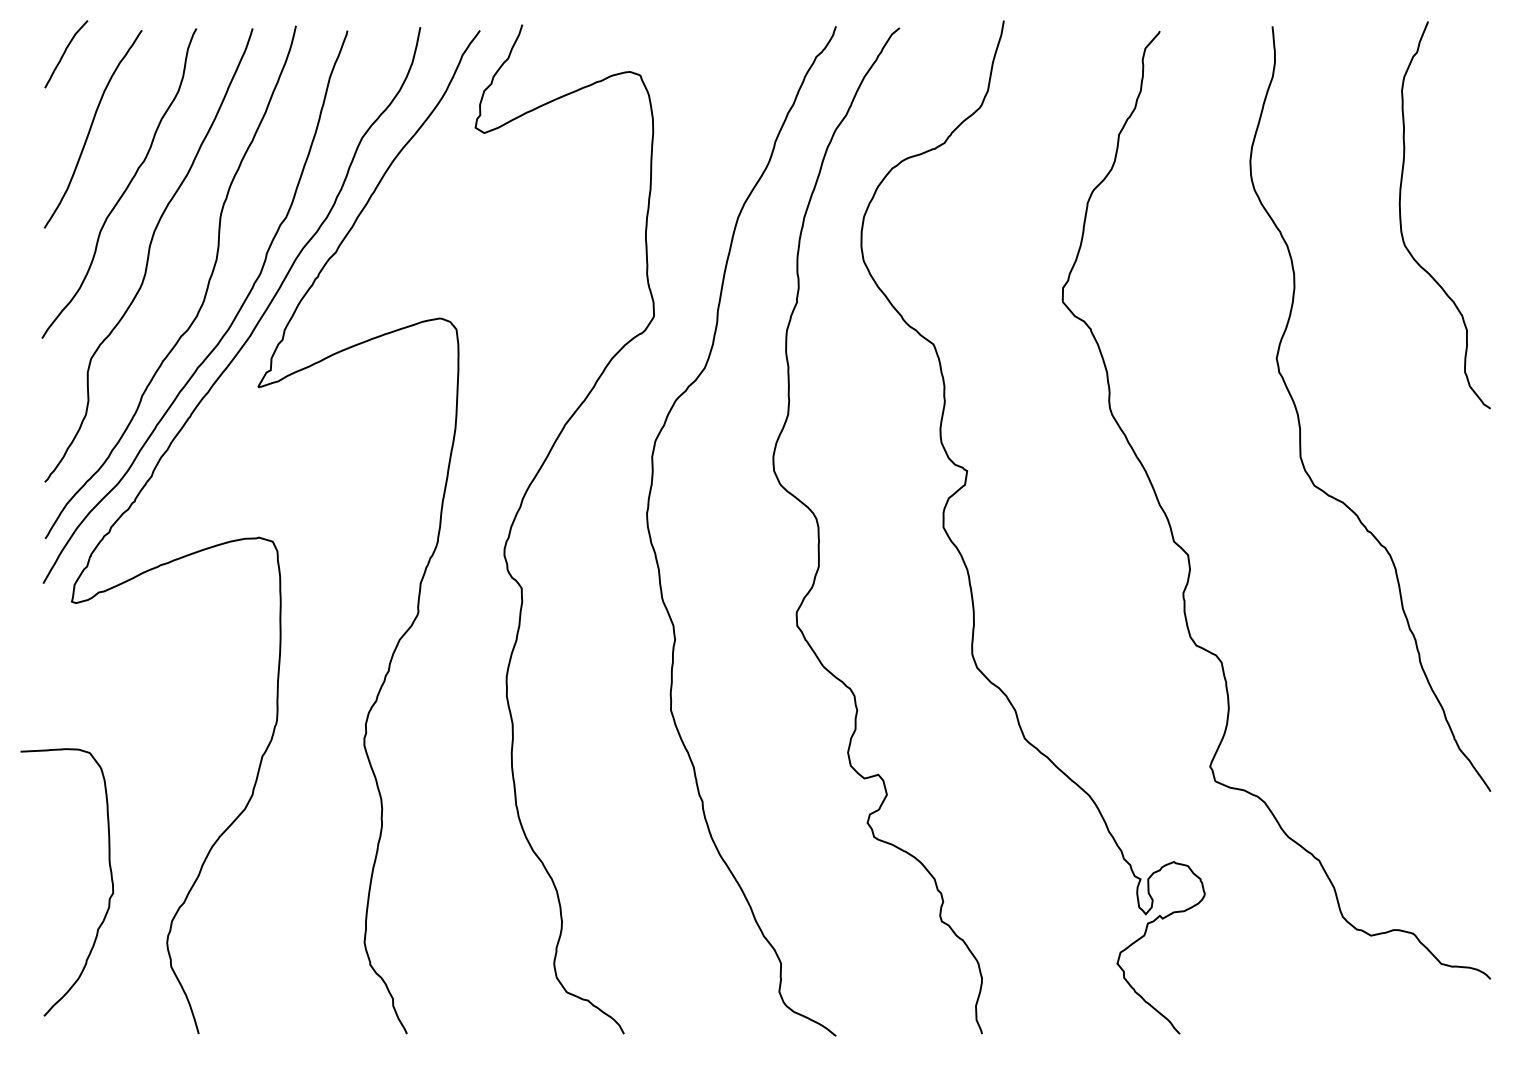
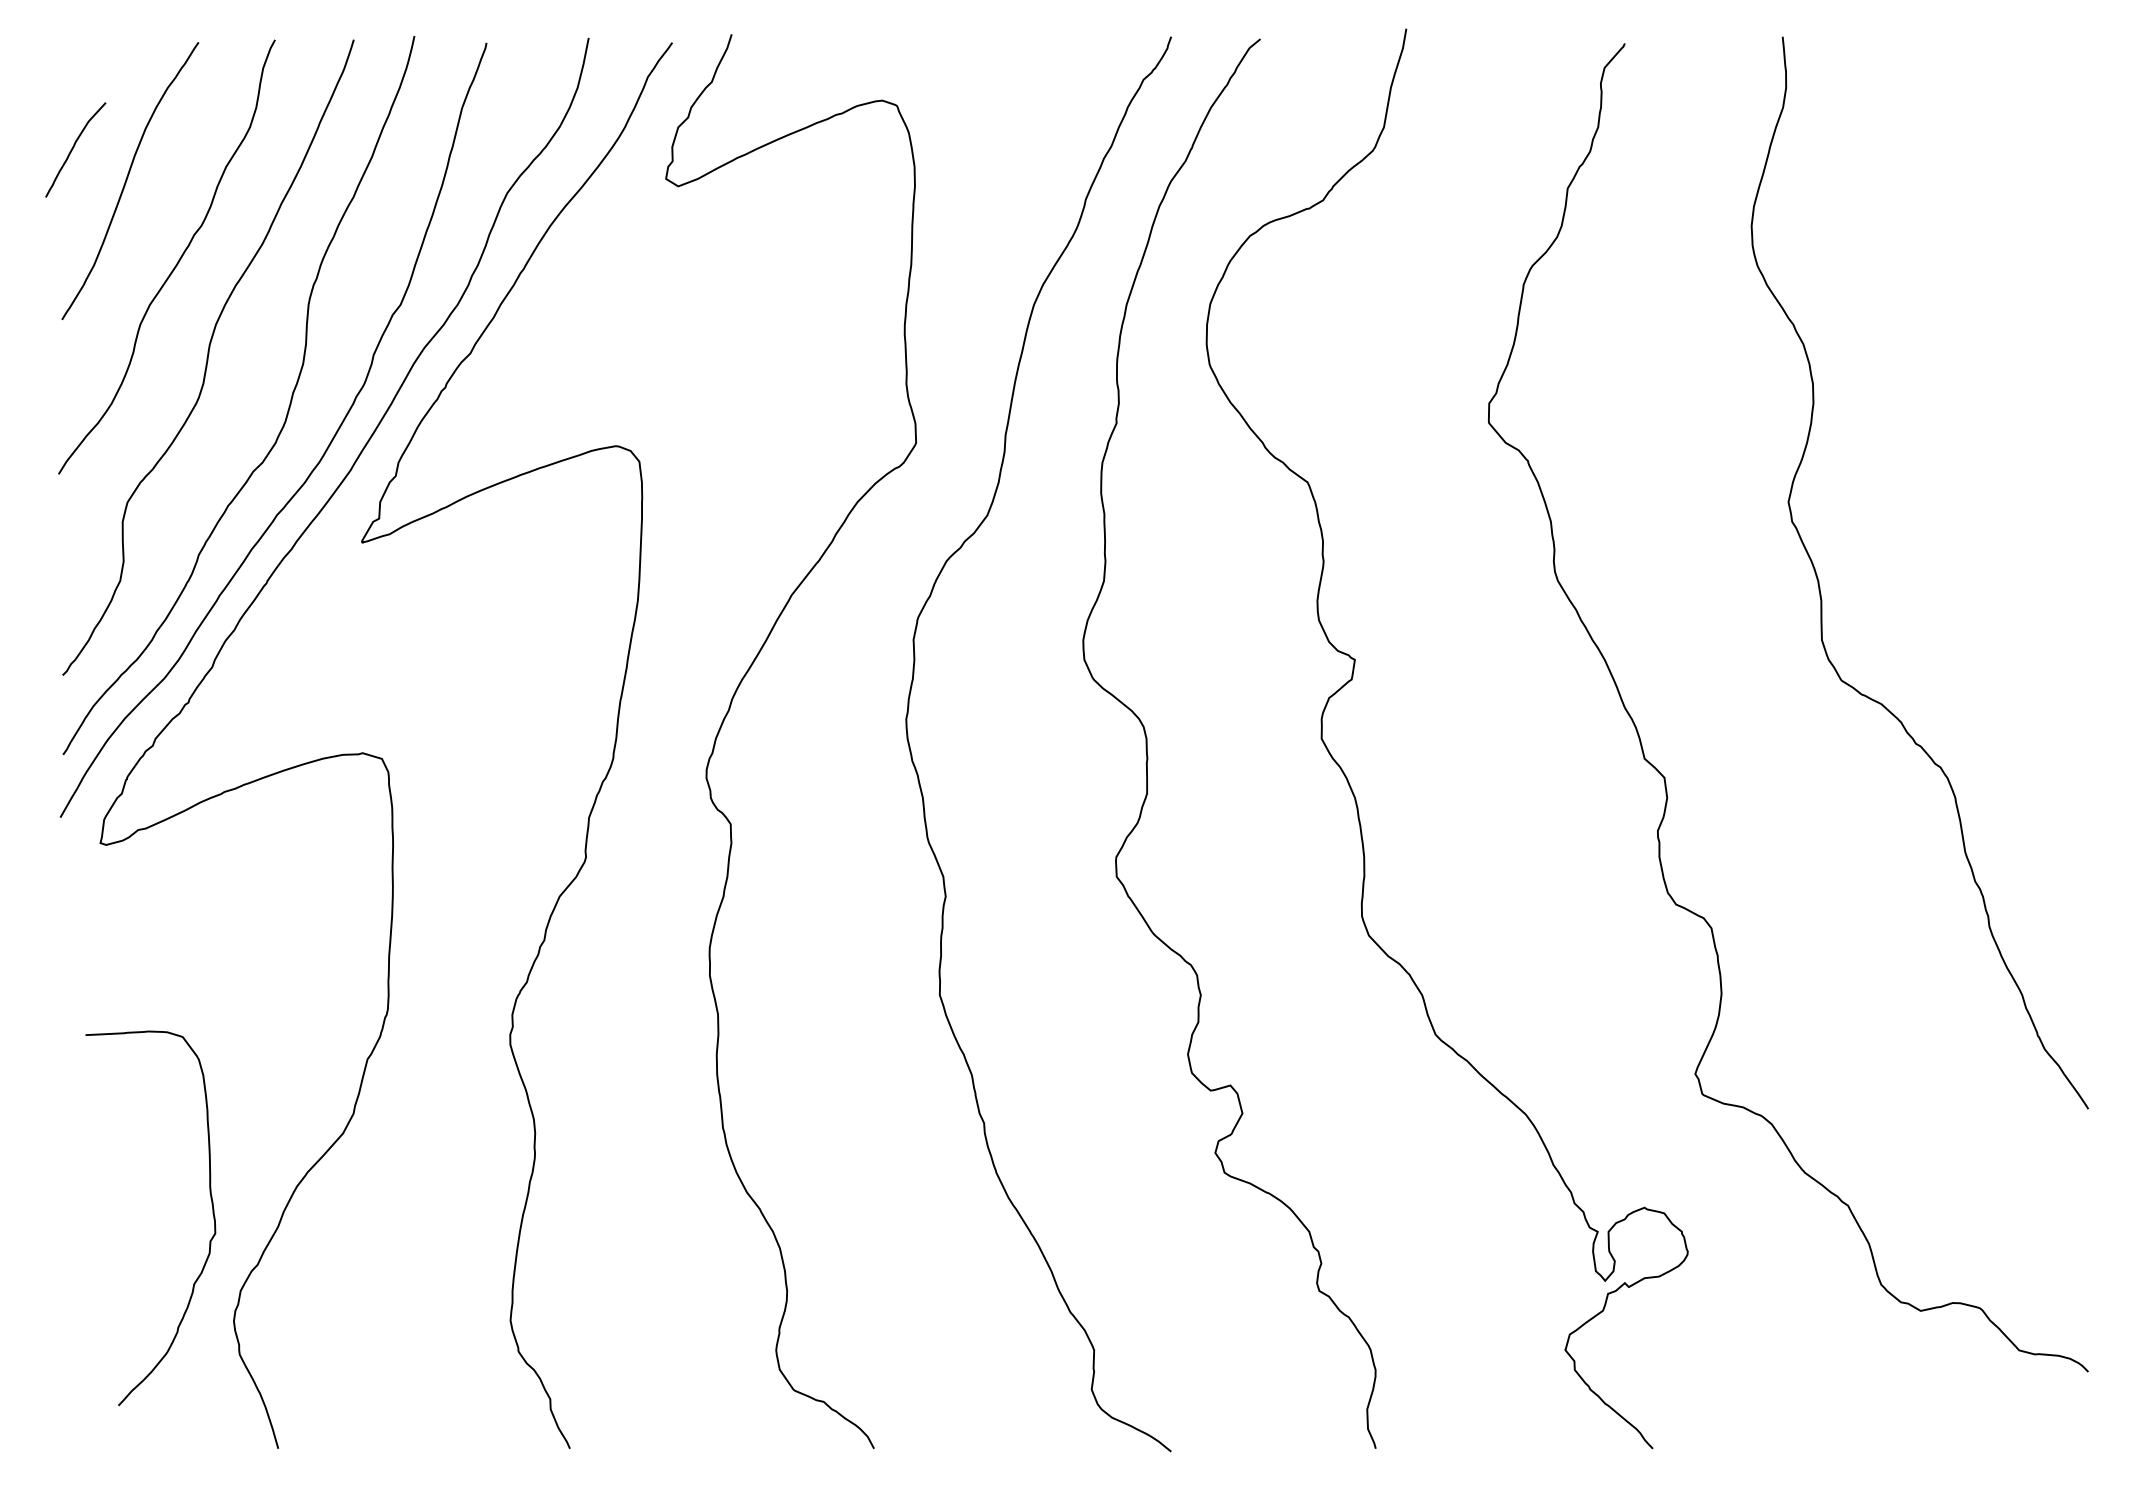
curve: (64, 53) -> (73, 149), moved
curve: (1401, 222) -> (1963, 311), removed
curve: (111, 879) -> (212, 1213), moved

